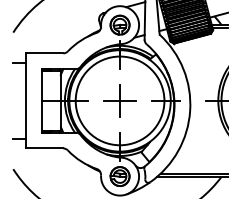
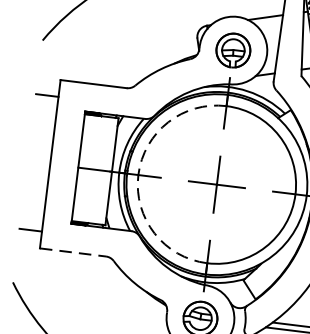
arc: (75, 100) -> (138, 174), solid -> dashed
line: (44, 148) -> (72, 252), solid -> dashed

